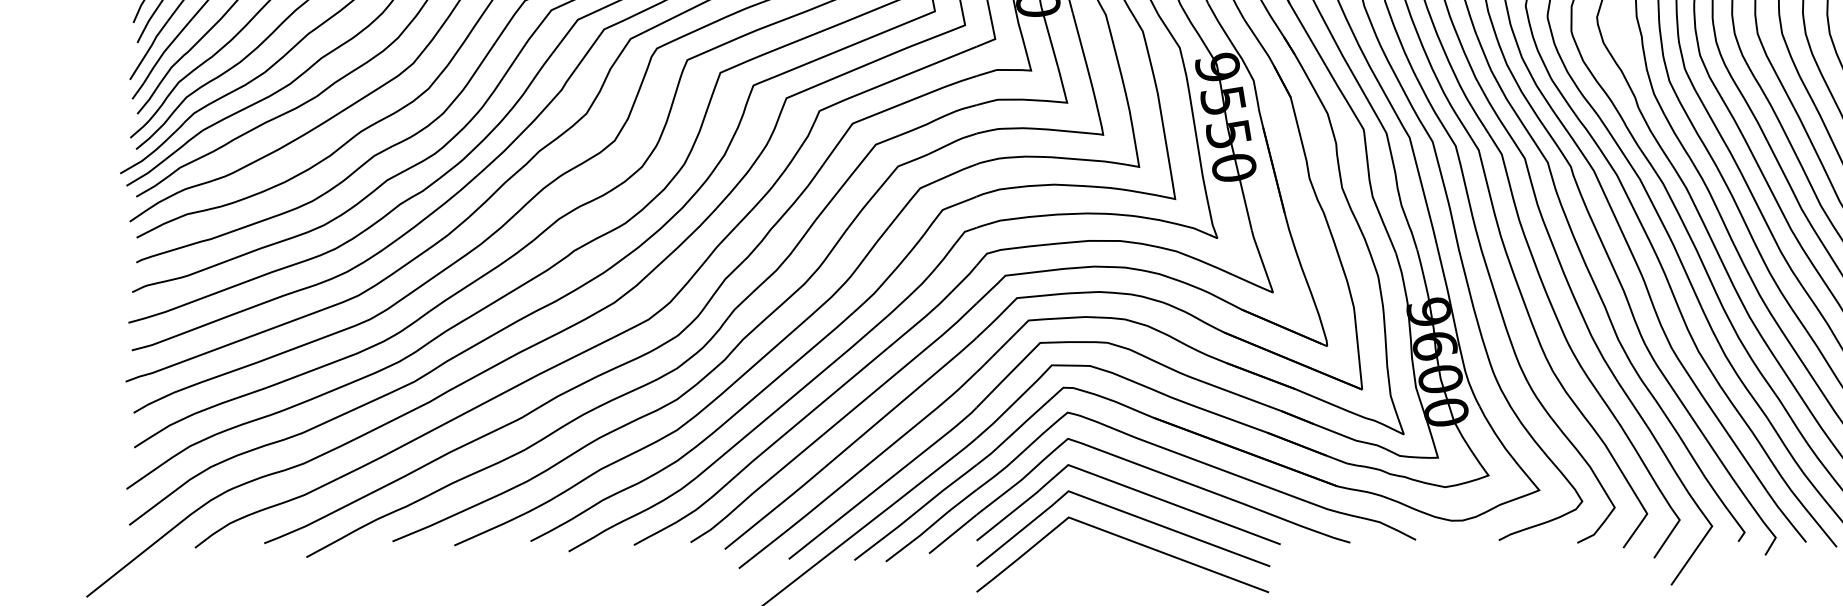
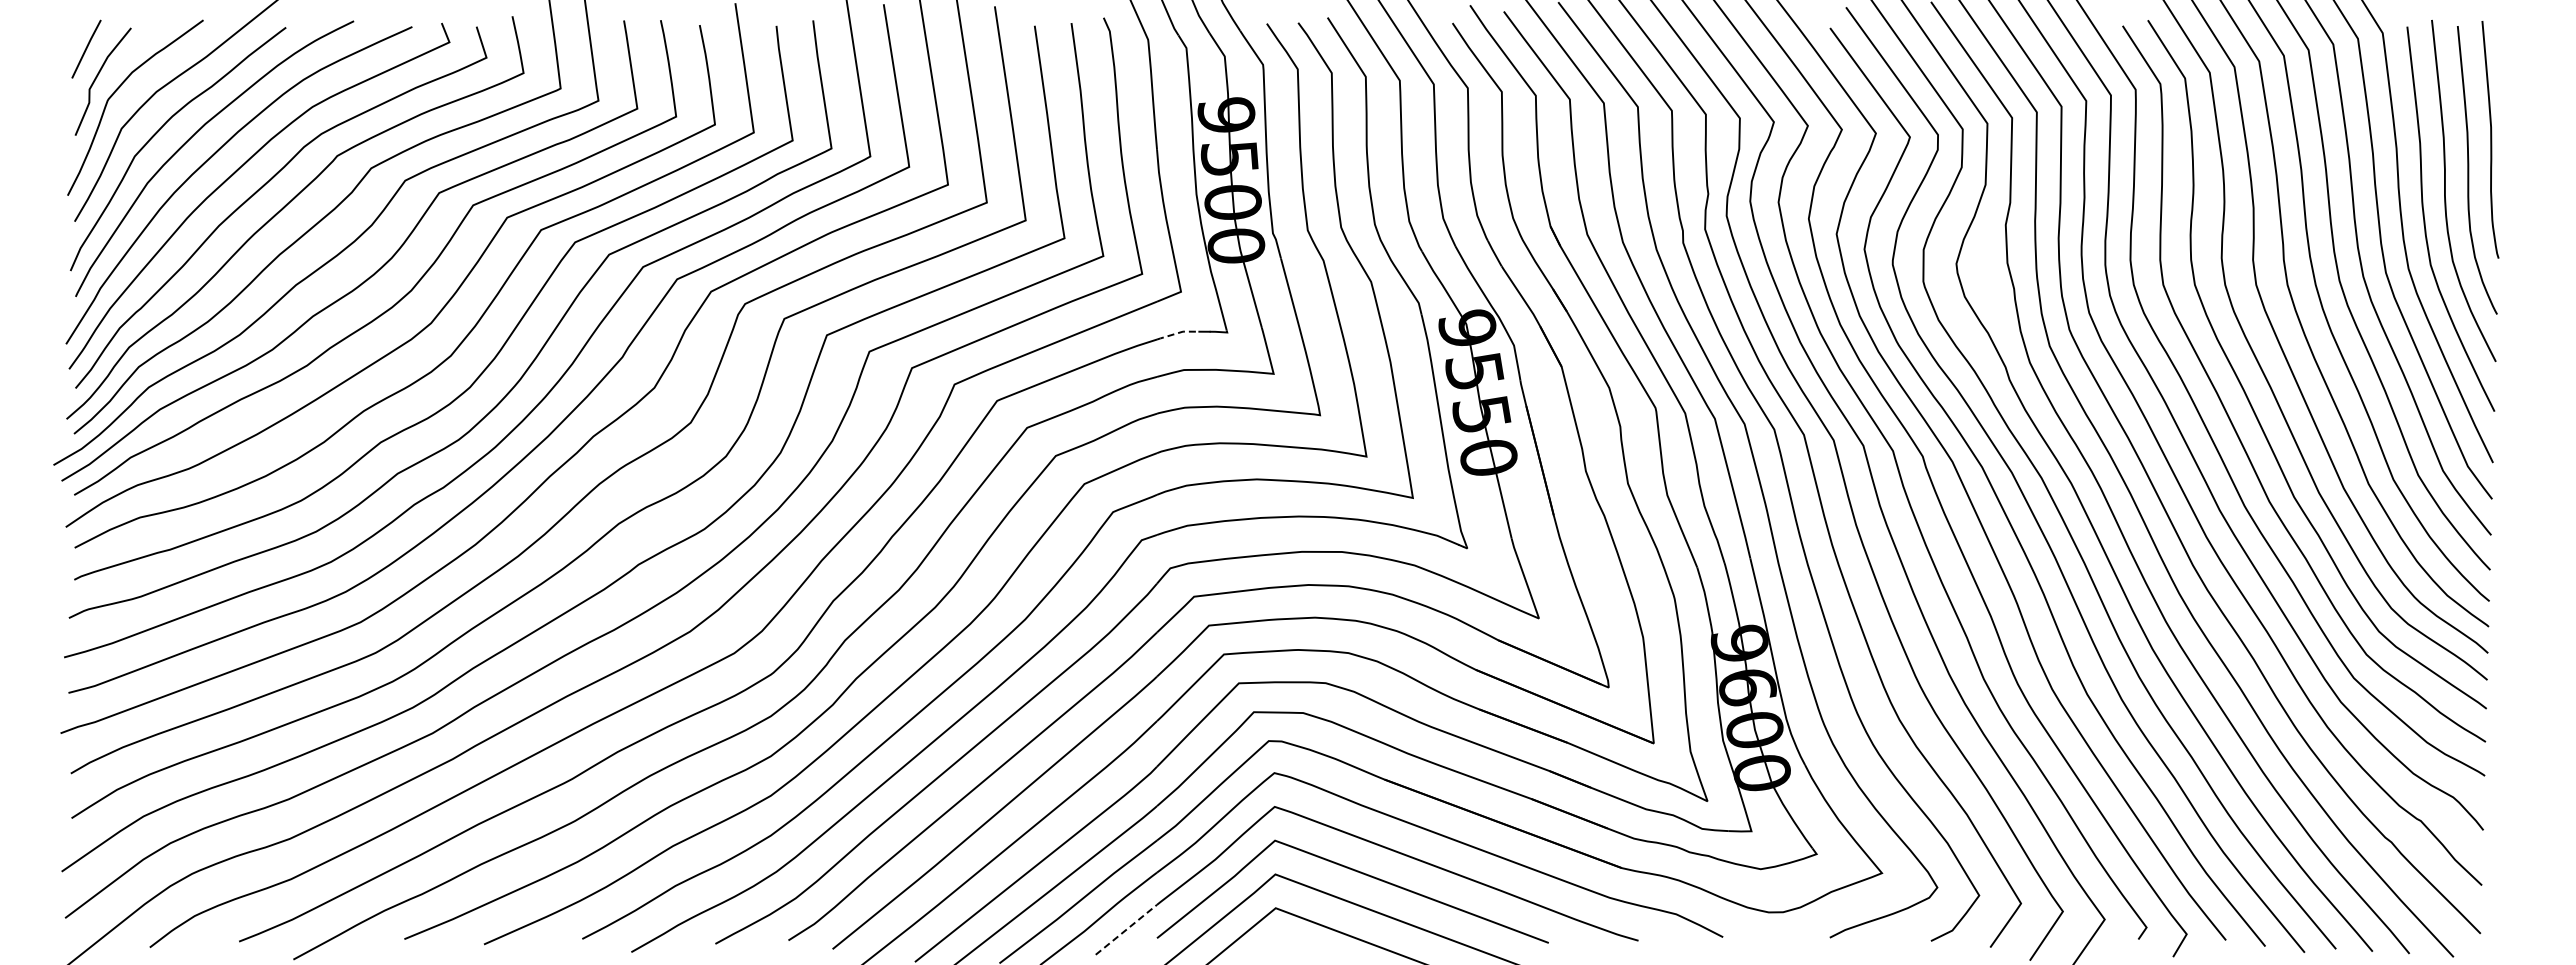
line: (993, 71) -> (1178, 333), solid -> dashed
line: (952, 533) -> (1126, 929), solid -> dashed

